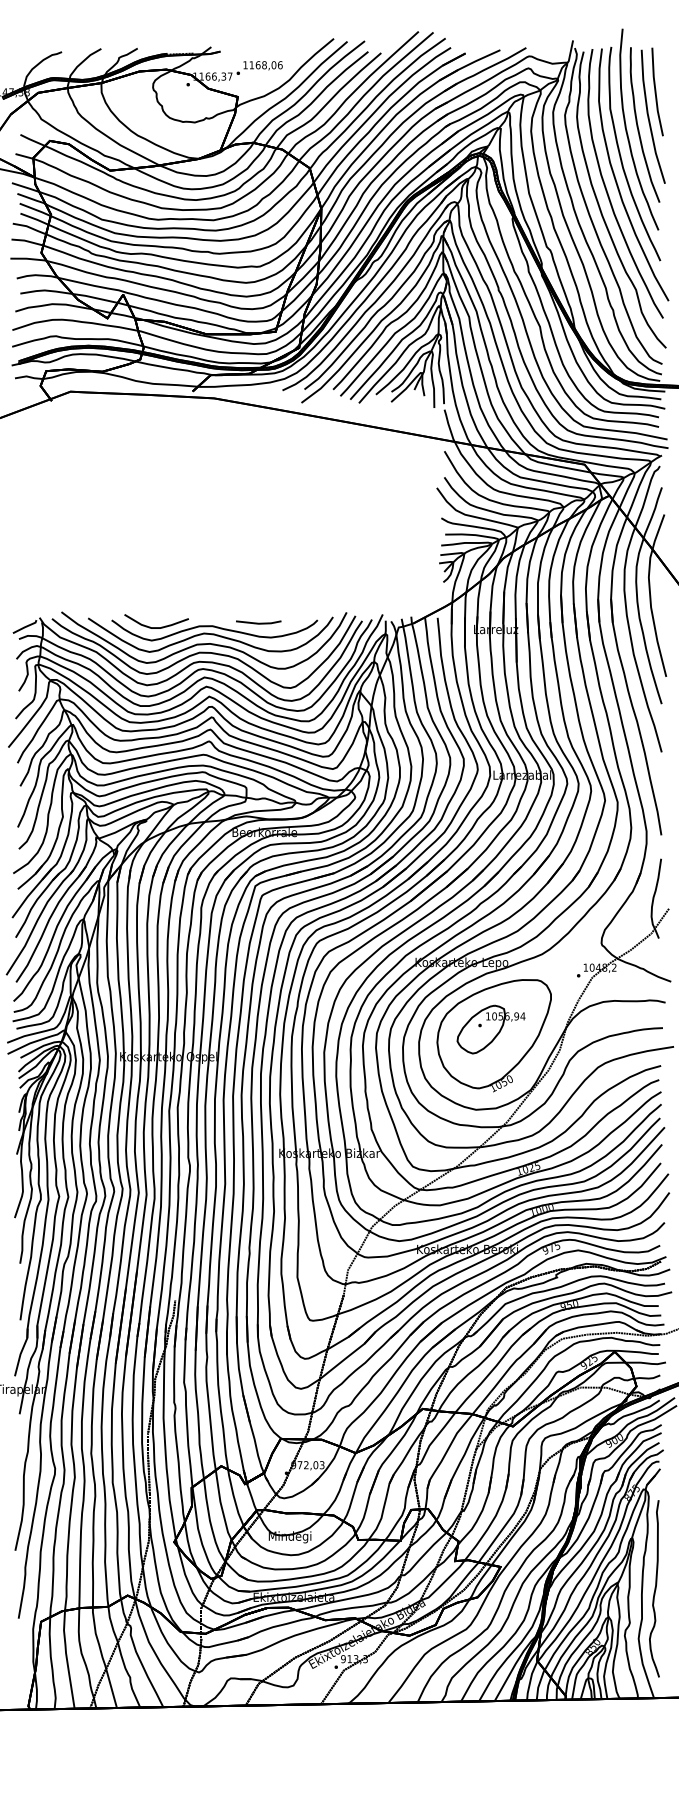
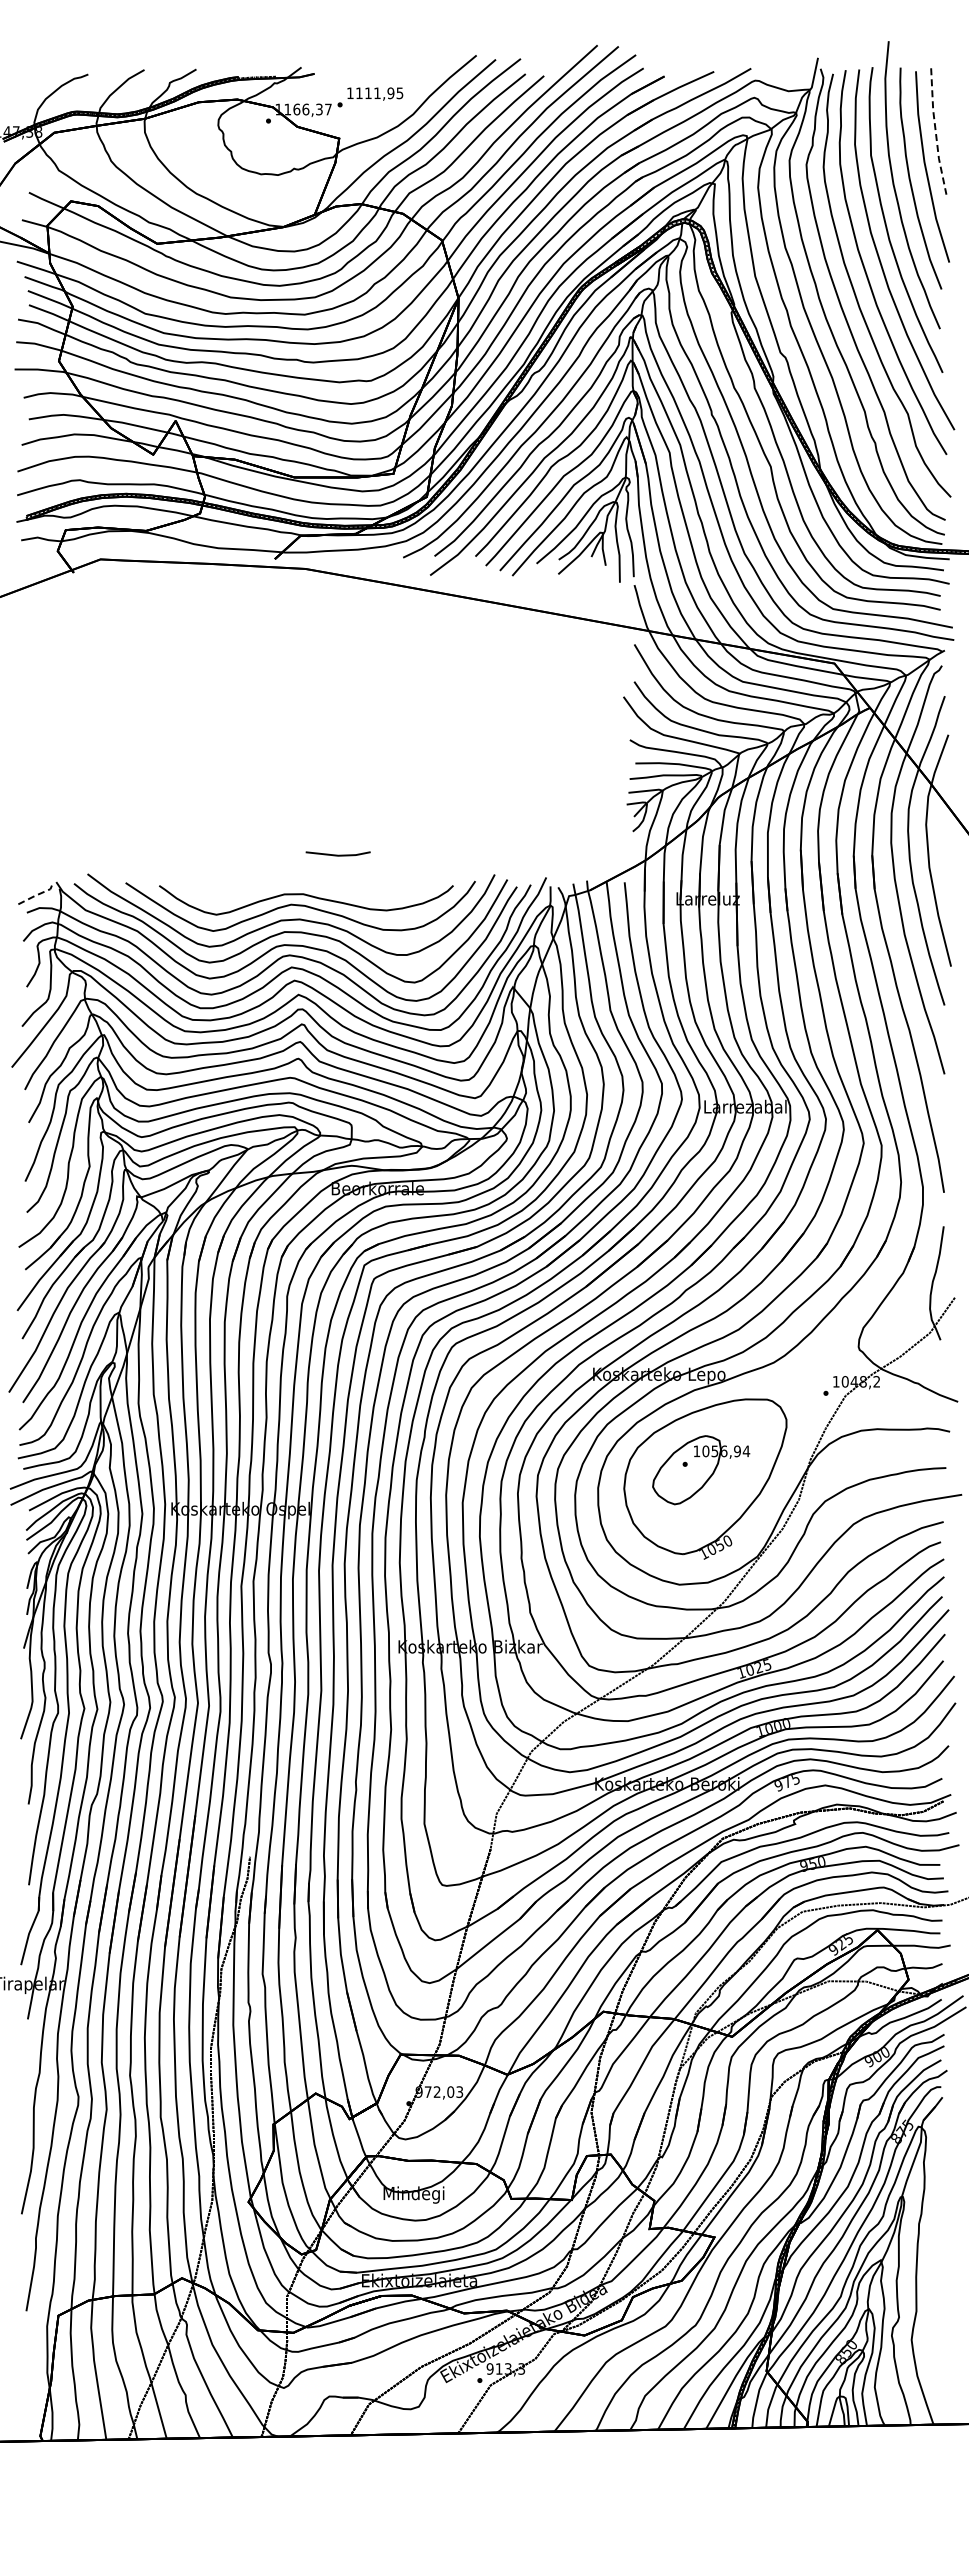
text: (269, 65) -> (384, 93), 1168,06 -> 1111,95
line: (655, 92) -> (935, 132), solid -> dashed
line: (258, 622) -> (337, 854), moved
line: (25, 627) -> (35, 895), solid -> dashed
curve: (156, 627) -> (223, 896), removed
curve: (654, 1588) -> (934, 2268), removed

